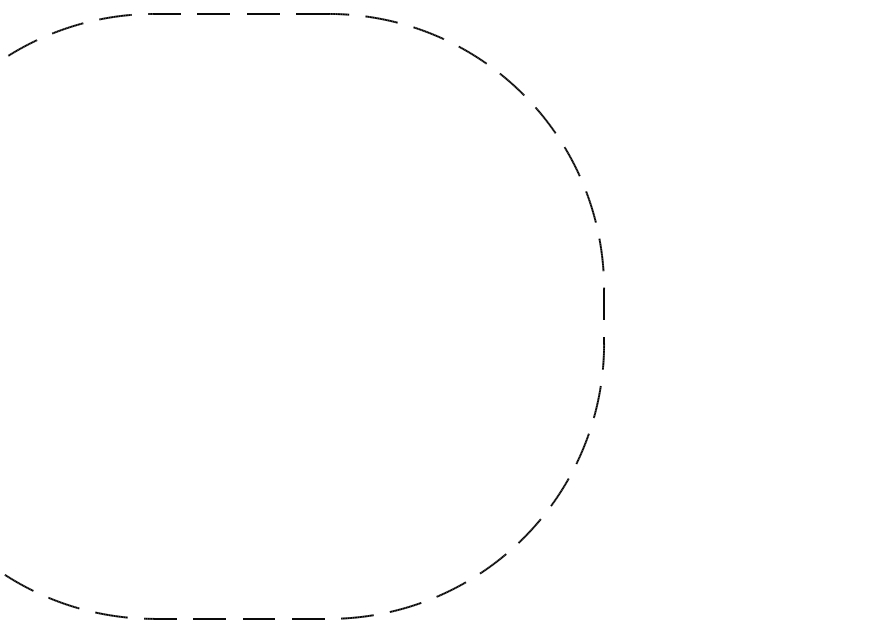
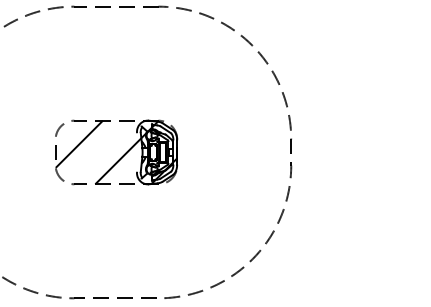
part: (252, 324) -> (121, 156), added

